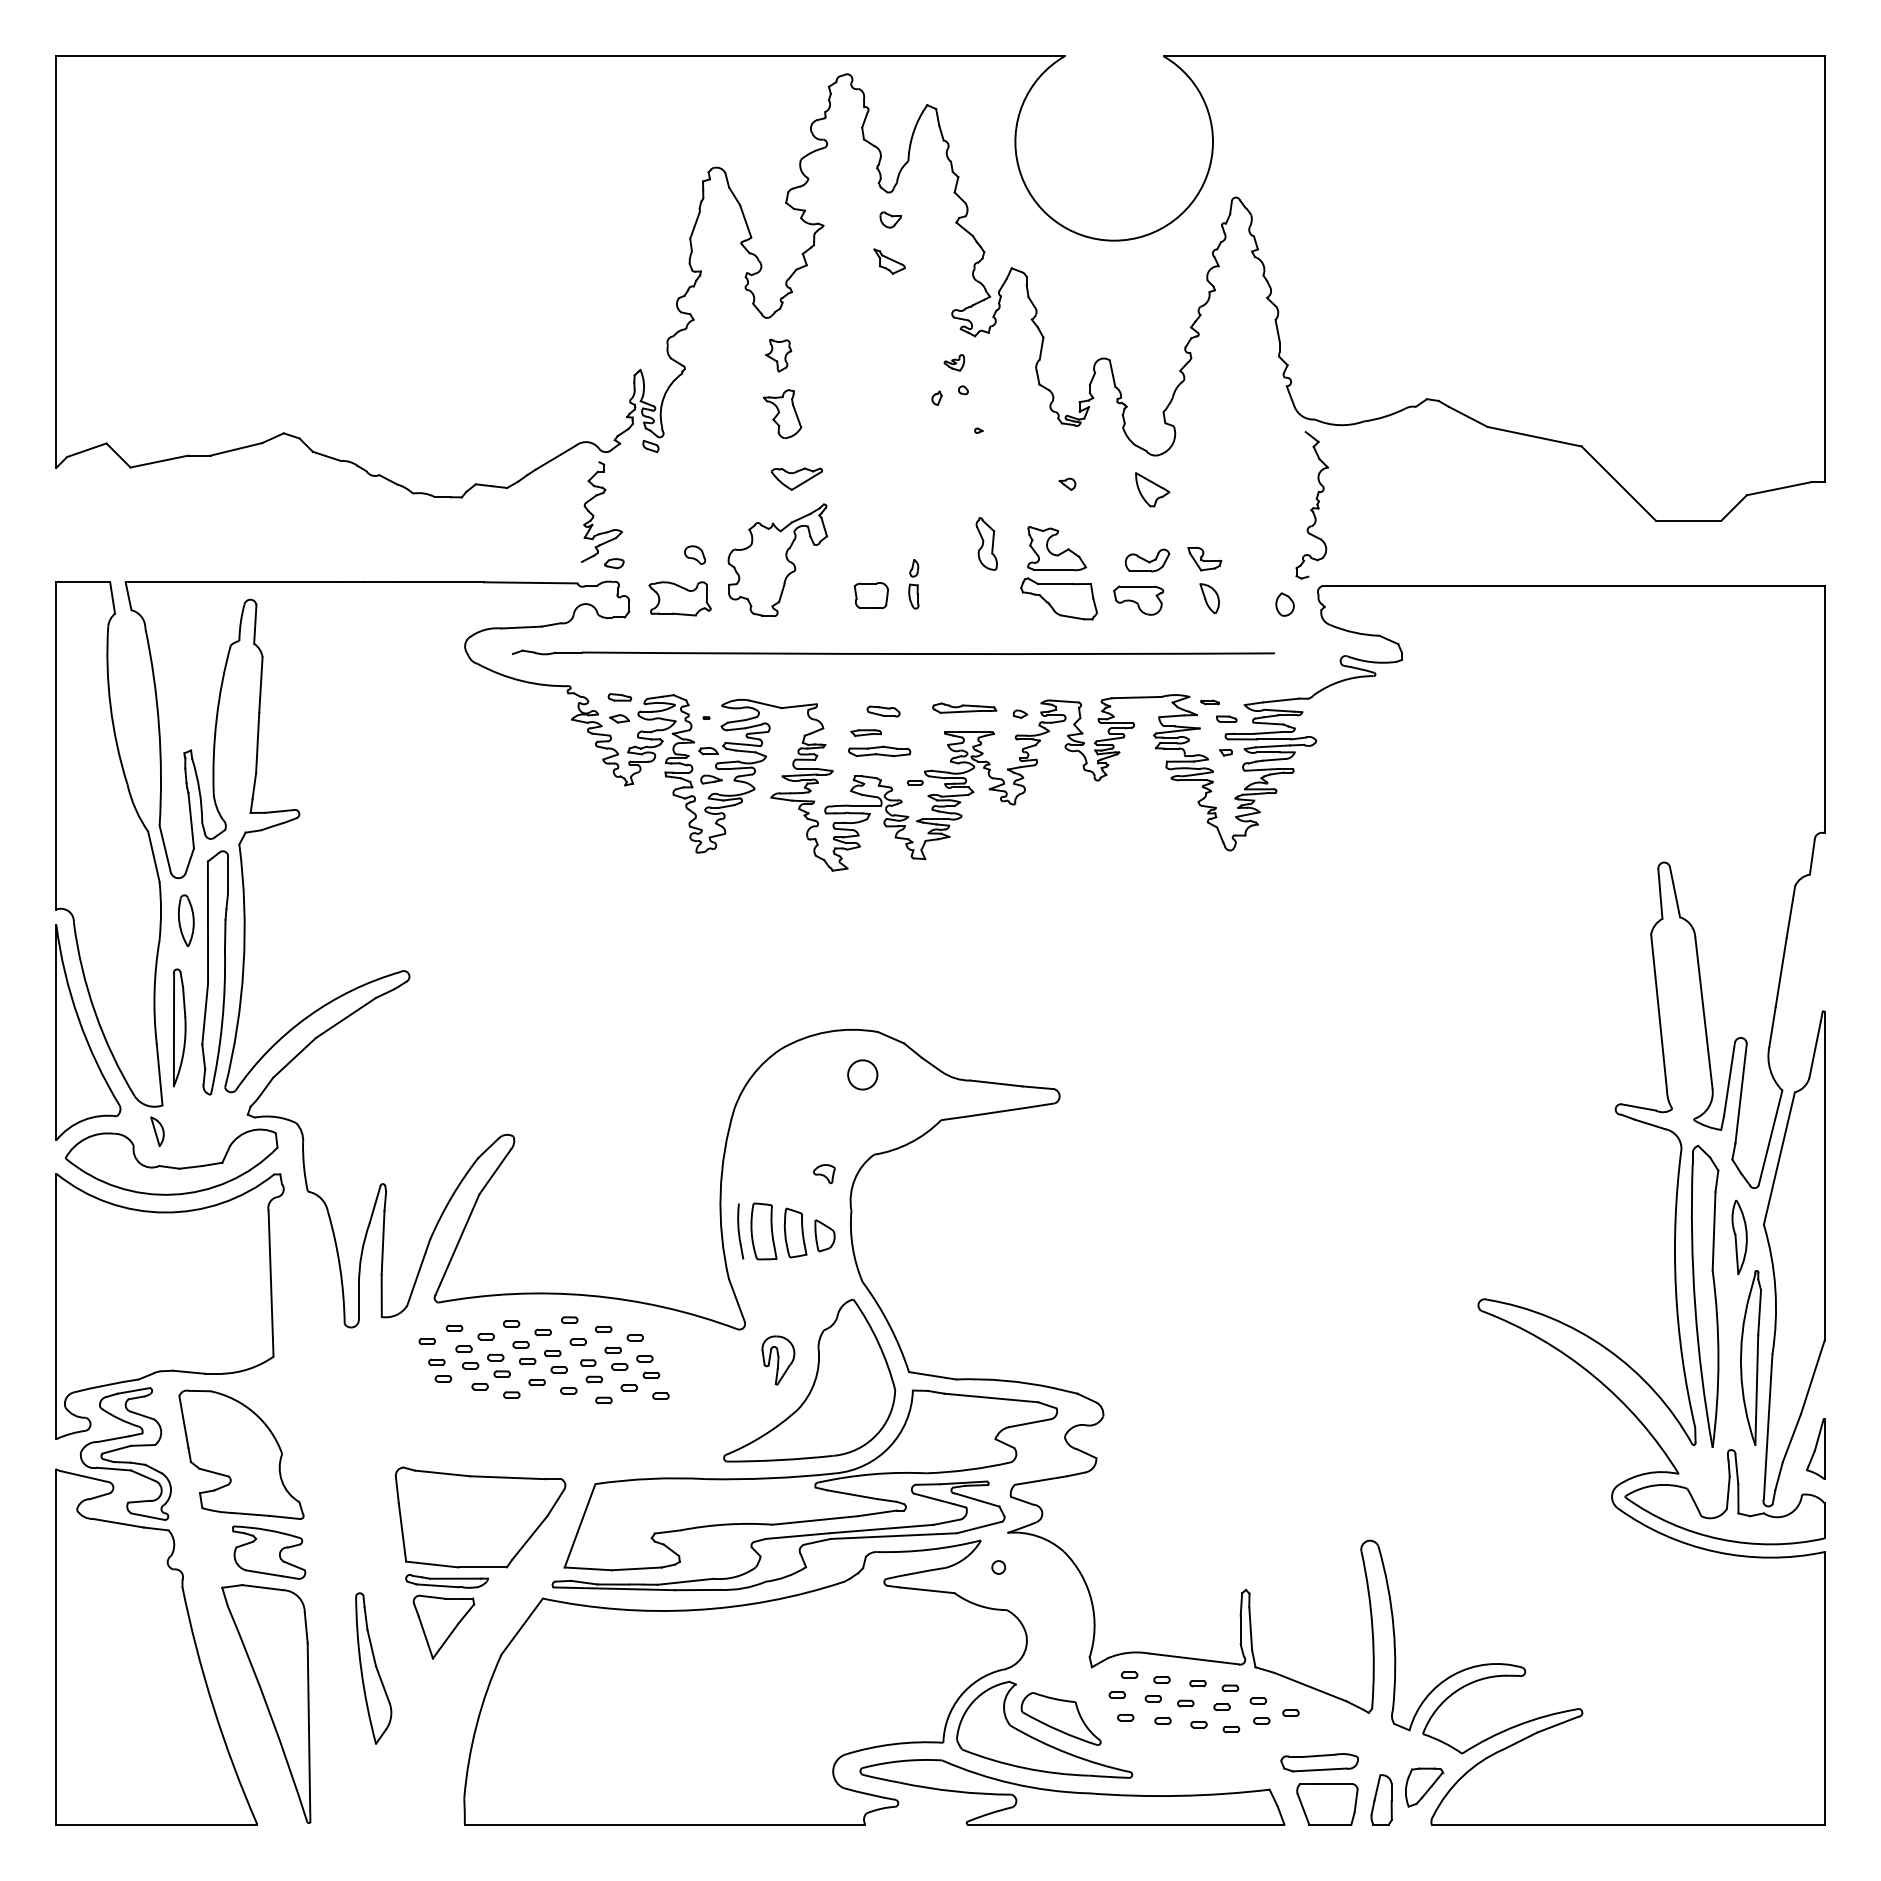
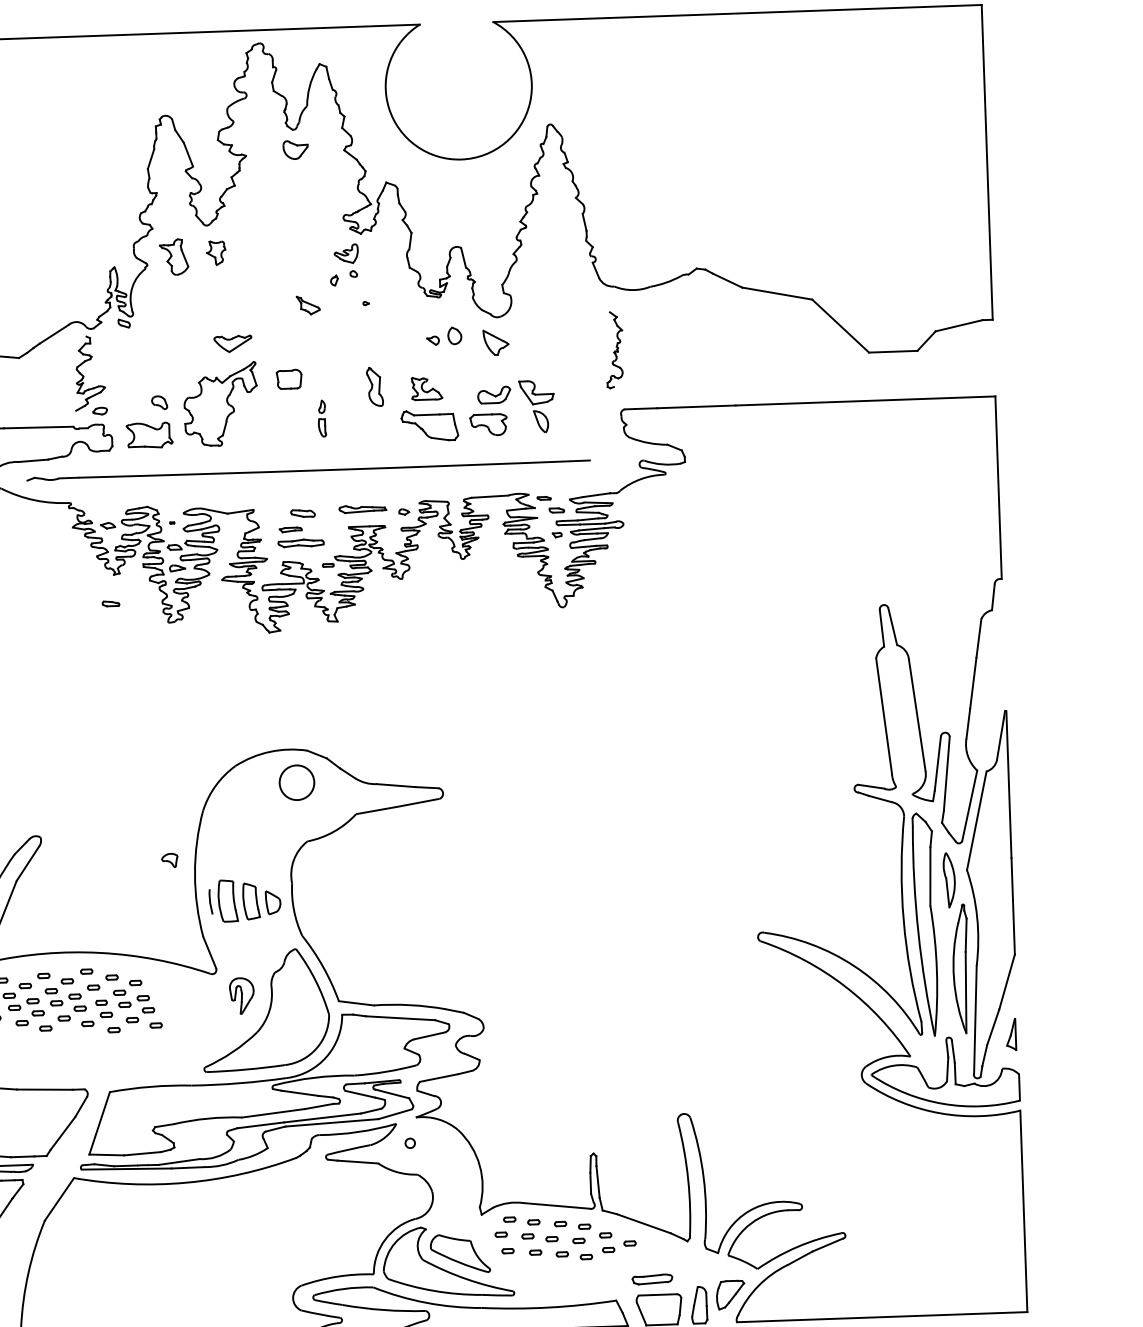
part: (890, 219) -> (295, 149), size x1.6
part: (889, 261) -> (308, 305), moved
part: (954, 362) -> (346, 253), size x1.6
part: (782, 413) -> (174, 256), moved
part: (1312, 505) -> (614, 350), size x0.7
part: (1056, 548) -> (426, 388), size x0.7
part: (1204, 558) -> (536, 392), size x1.4
part: (870, 595) -> (288, 379), moved
part: (1284, 604) -> (454, 335), moved
part: (619, 697) -> (110, 603), moved
circle: (862, 1074) -> (296, 782), size x1.6
part: (824, 1174) -> (170, 860), moved
part: (740, 1231) -> (210, 901), size x0.6
part: (1815, 1448) -> (1010, 1034), size x0.7
part: (1319, 1762) -> (652, 1279), size x0.7

